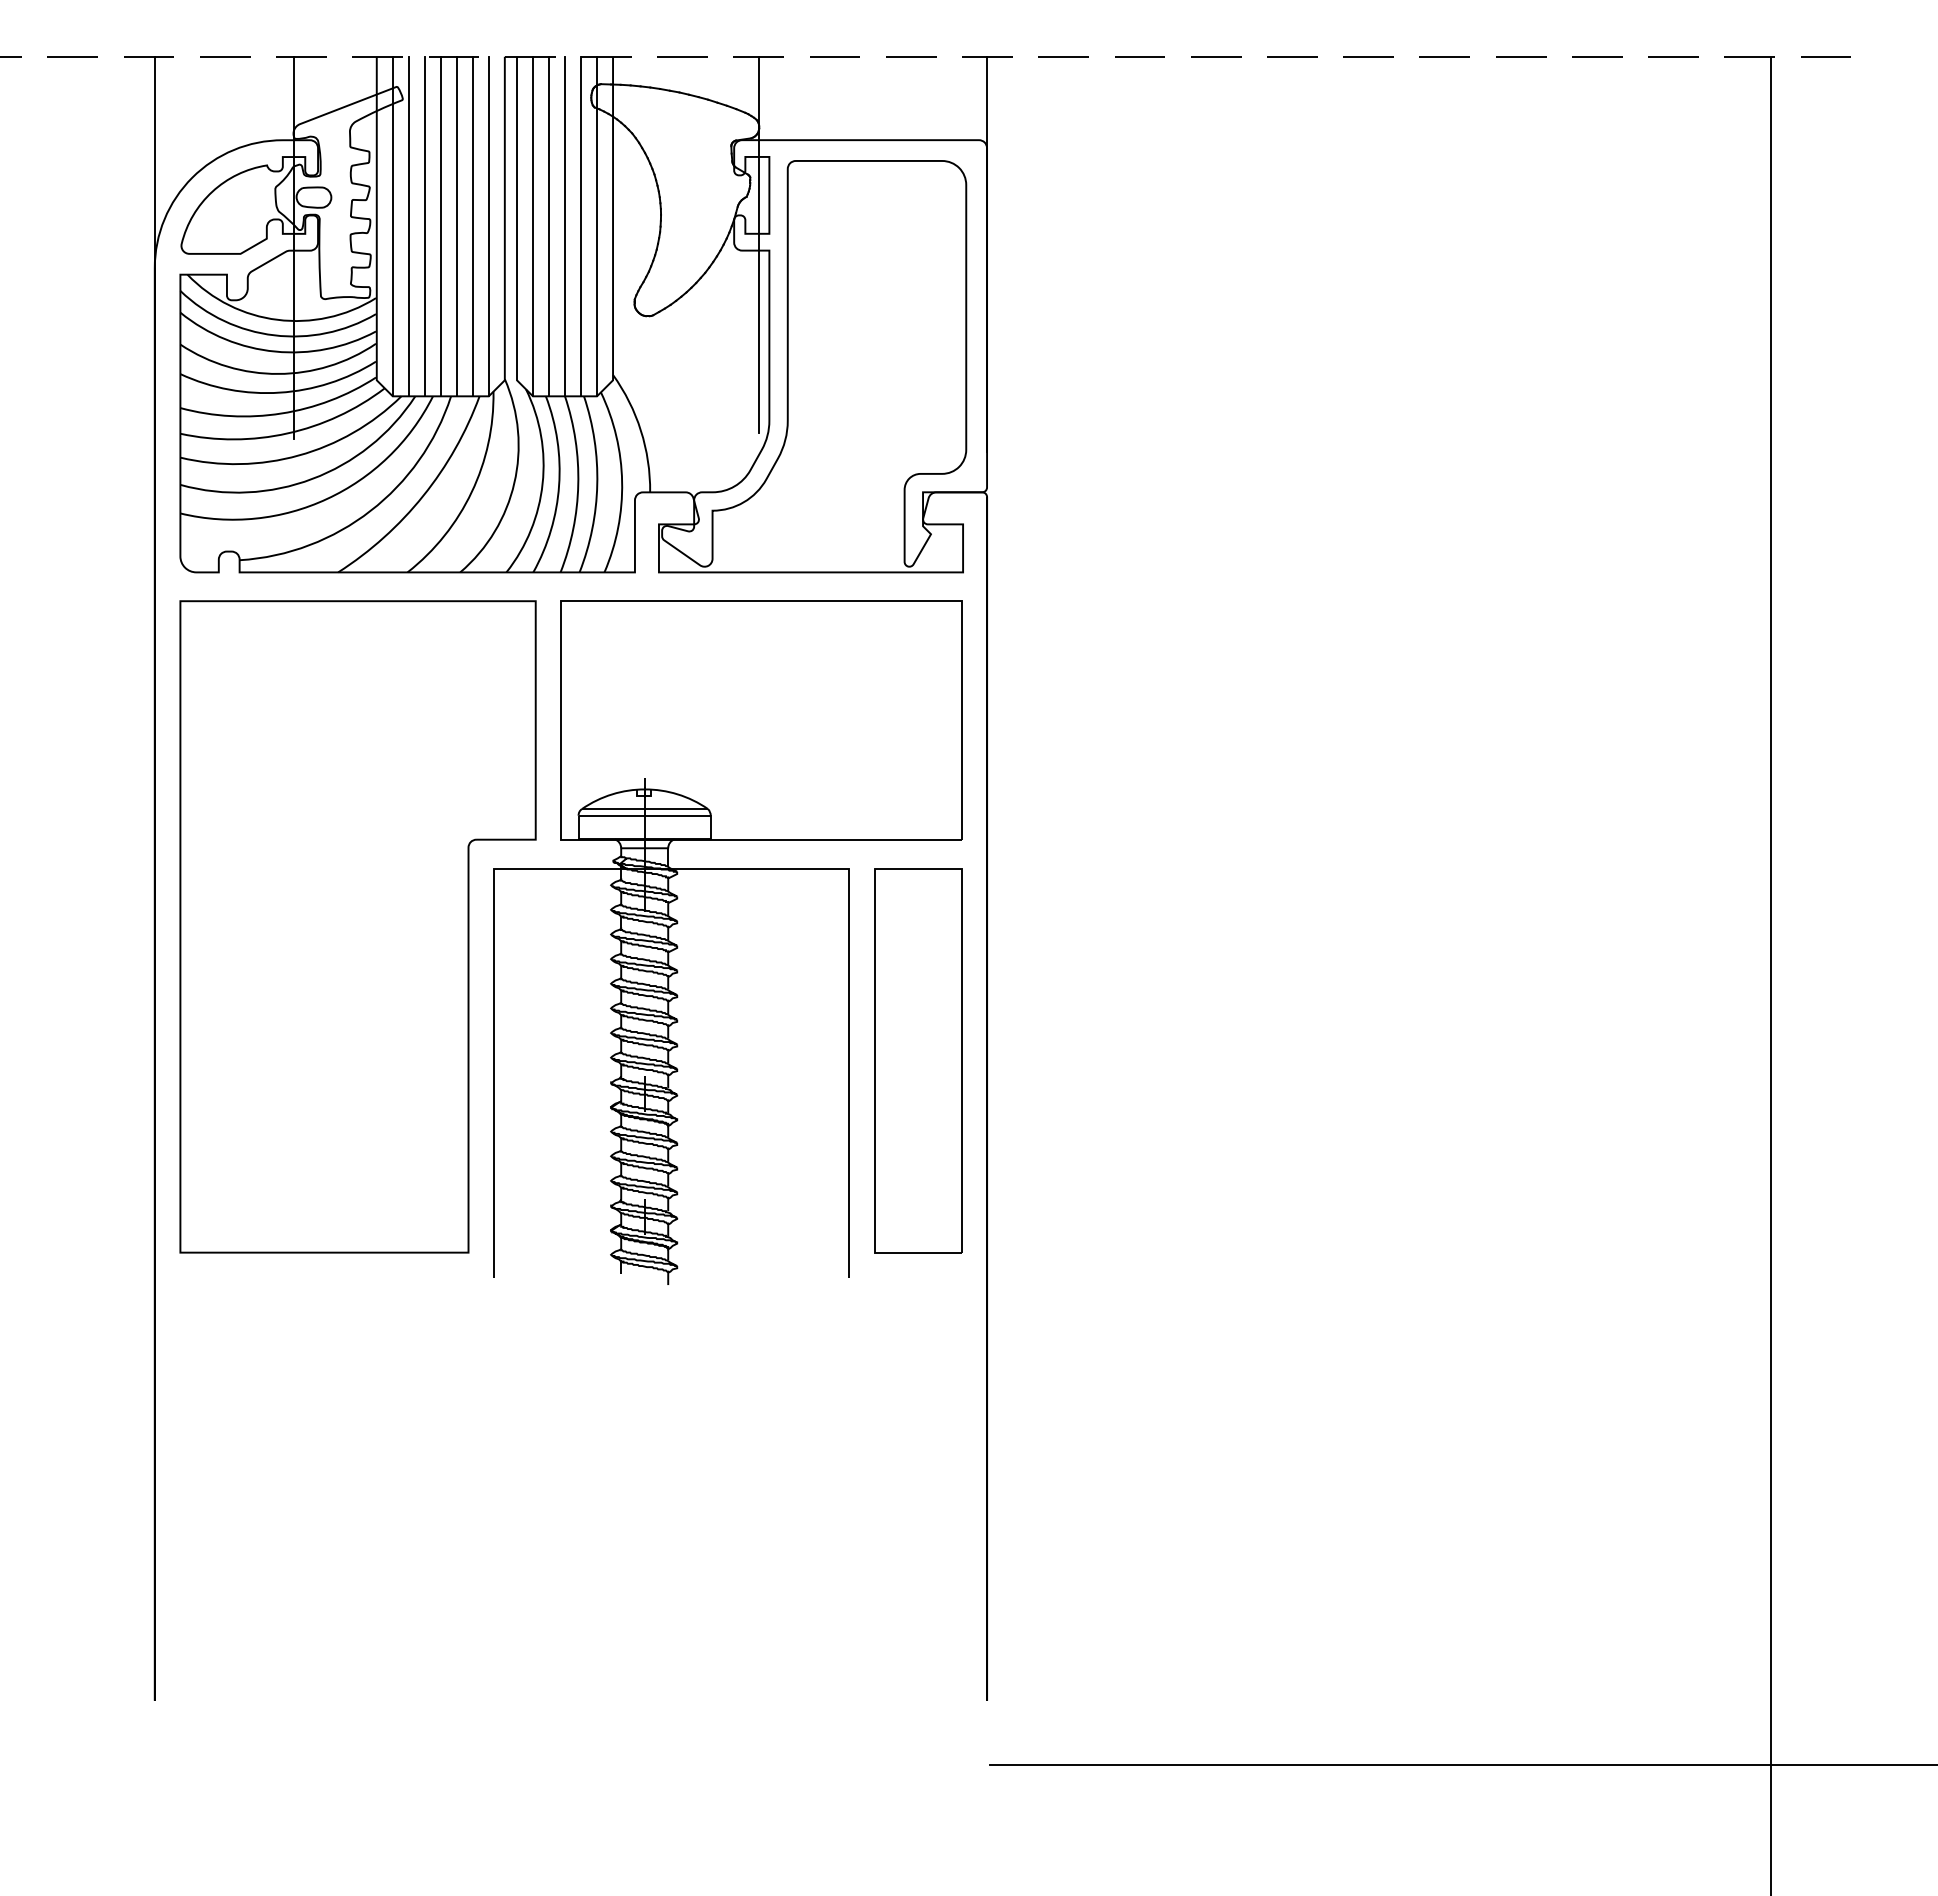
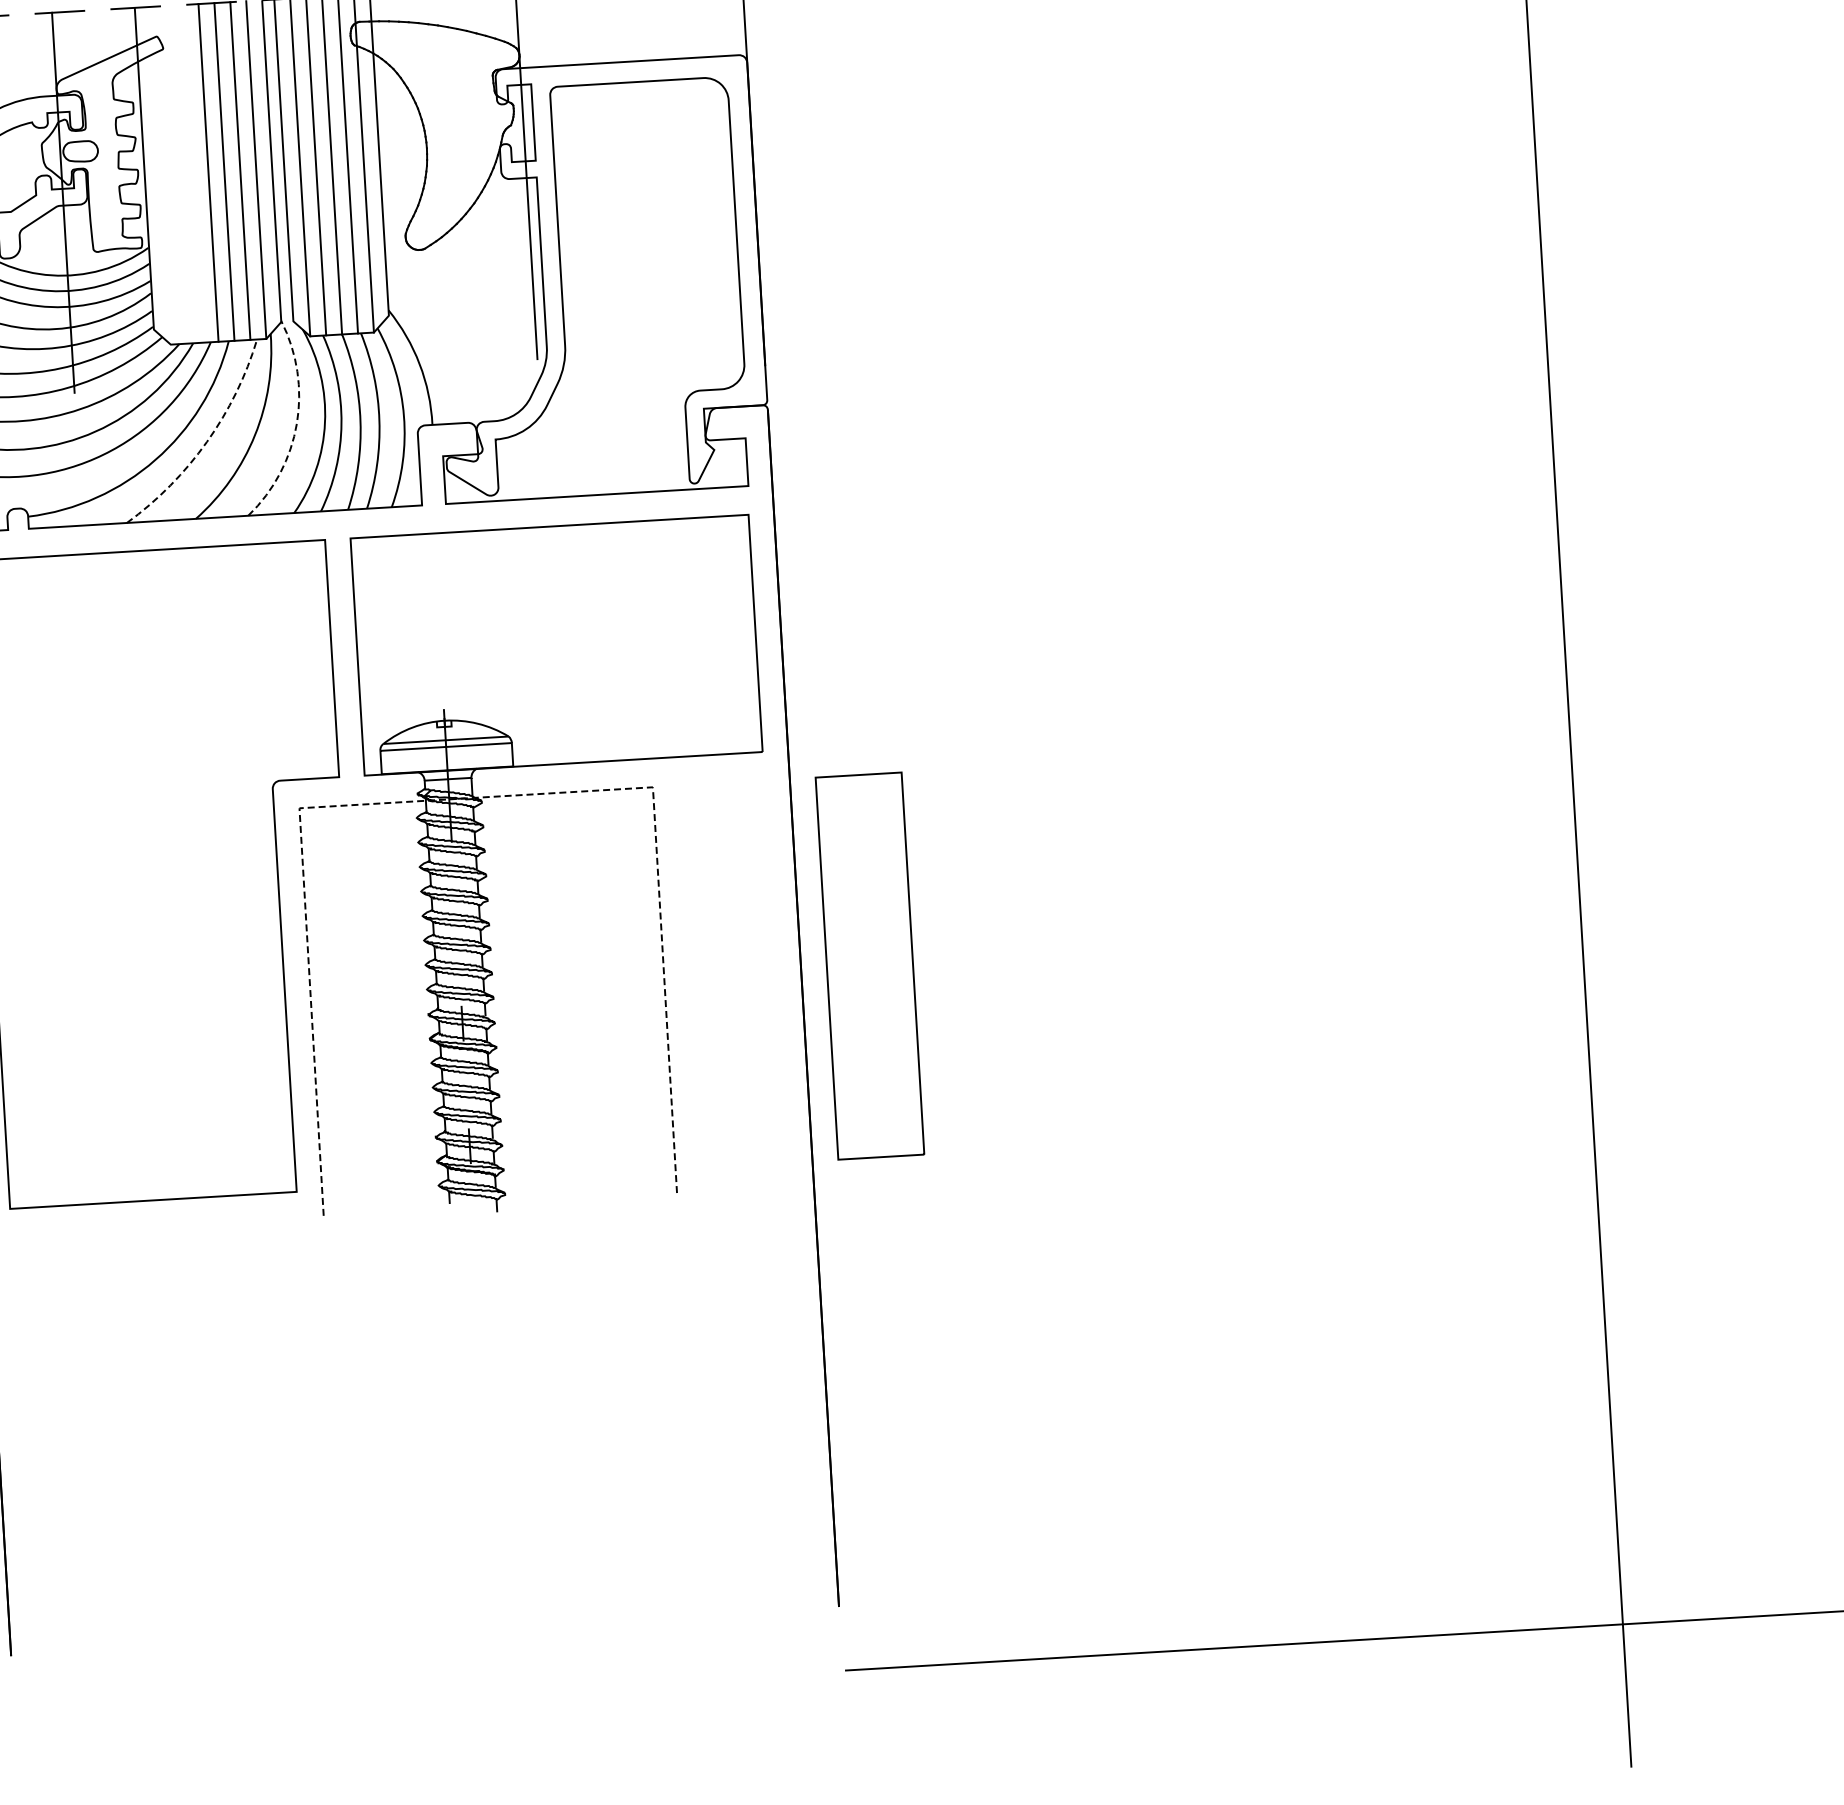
line: (392, 226) -> (160, 175), removed
line: (408, 226) -> (176, 174), removed
line: (424, 226) -> (192, 173), removed
arc: (514, 483) -> (297, 424), solid -> dashed
arc: (423, 495) -> (207, 441), solid -> dashed
line: (671, 868) -> (475, 797), solid -> dashed
part: (918, 1060) -> (870, 966), moved

